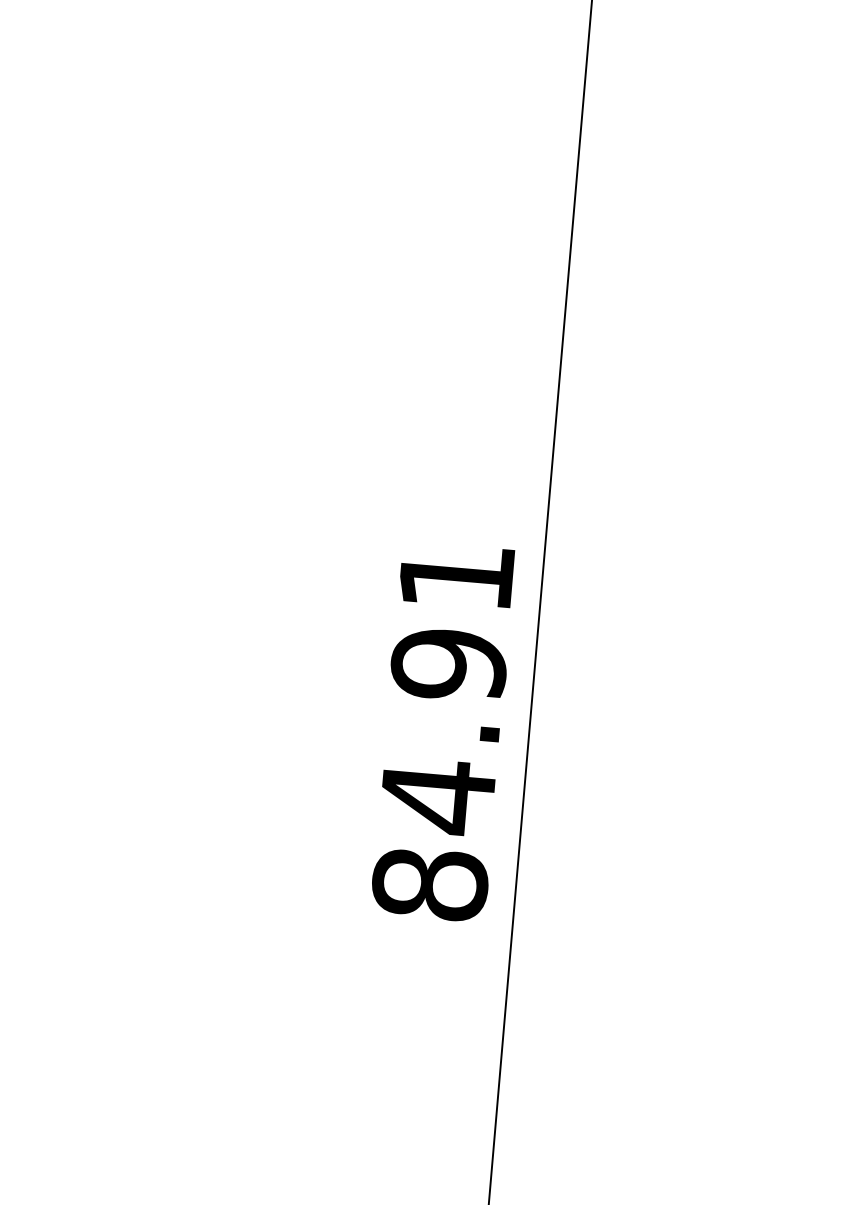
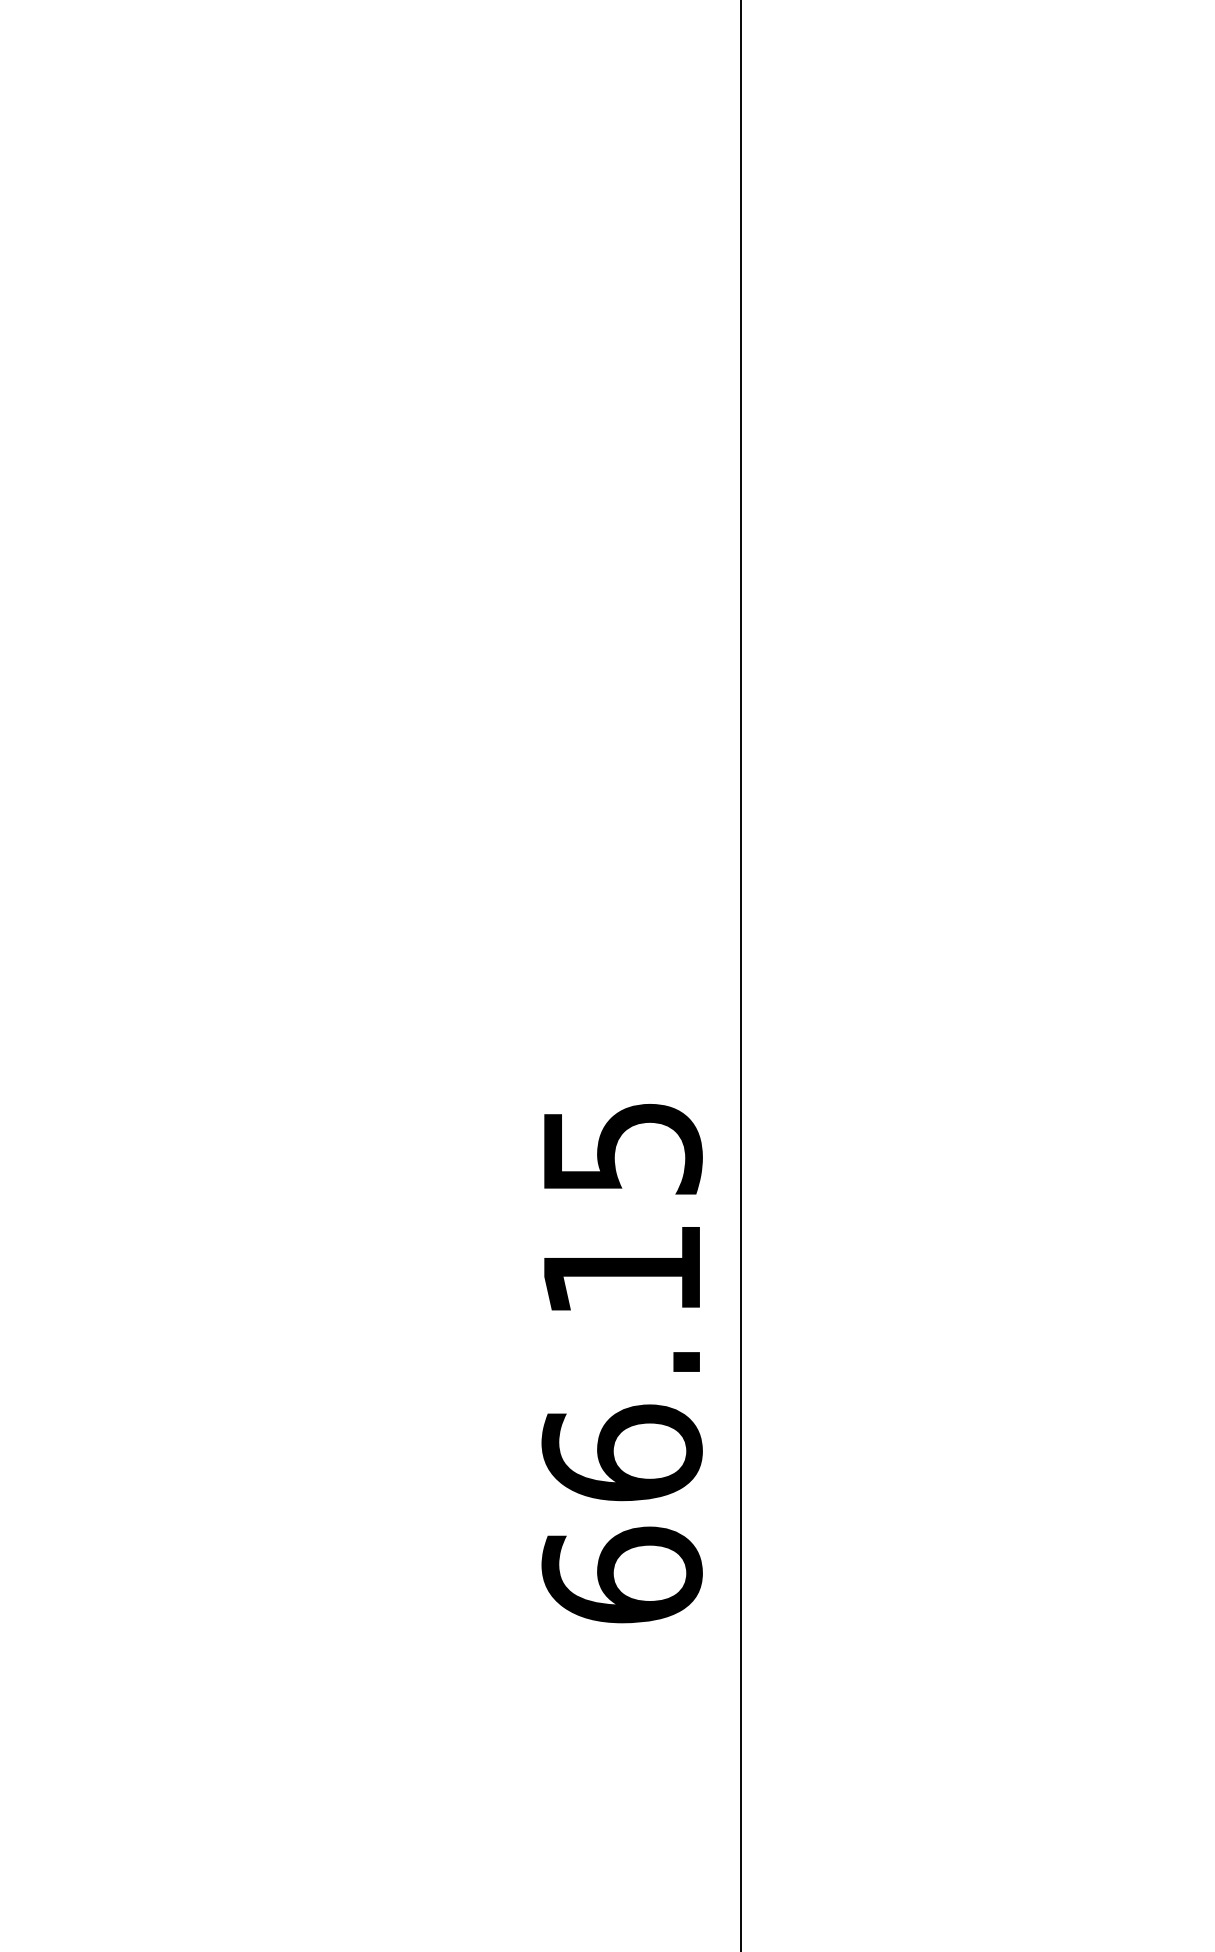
text: (442, 731) -> (621, 1363), 84.91 -> 66.15

